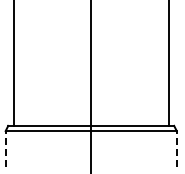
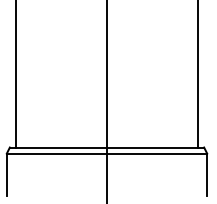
line: (5, 148) -> (6, 174), dashed -> solid
line: (176, 148) -> (206, 174), dashed -> solid

